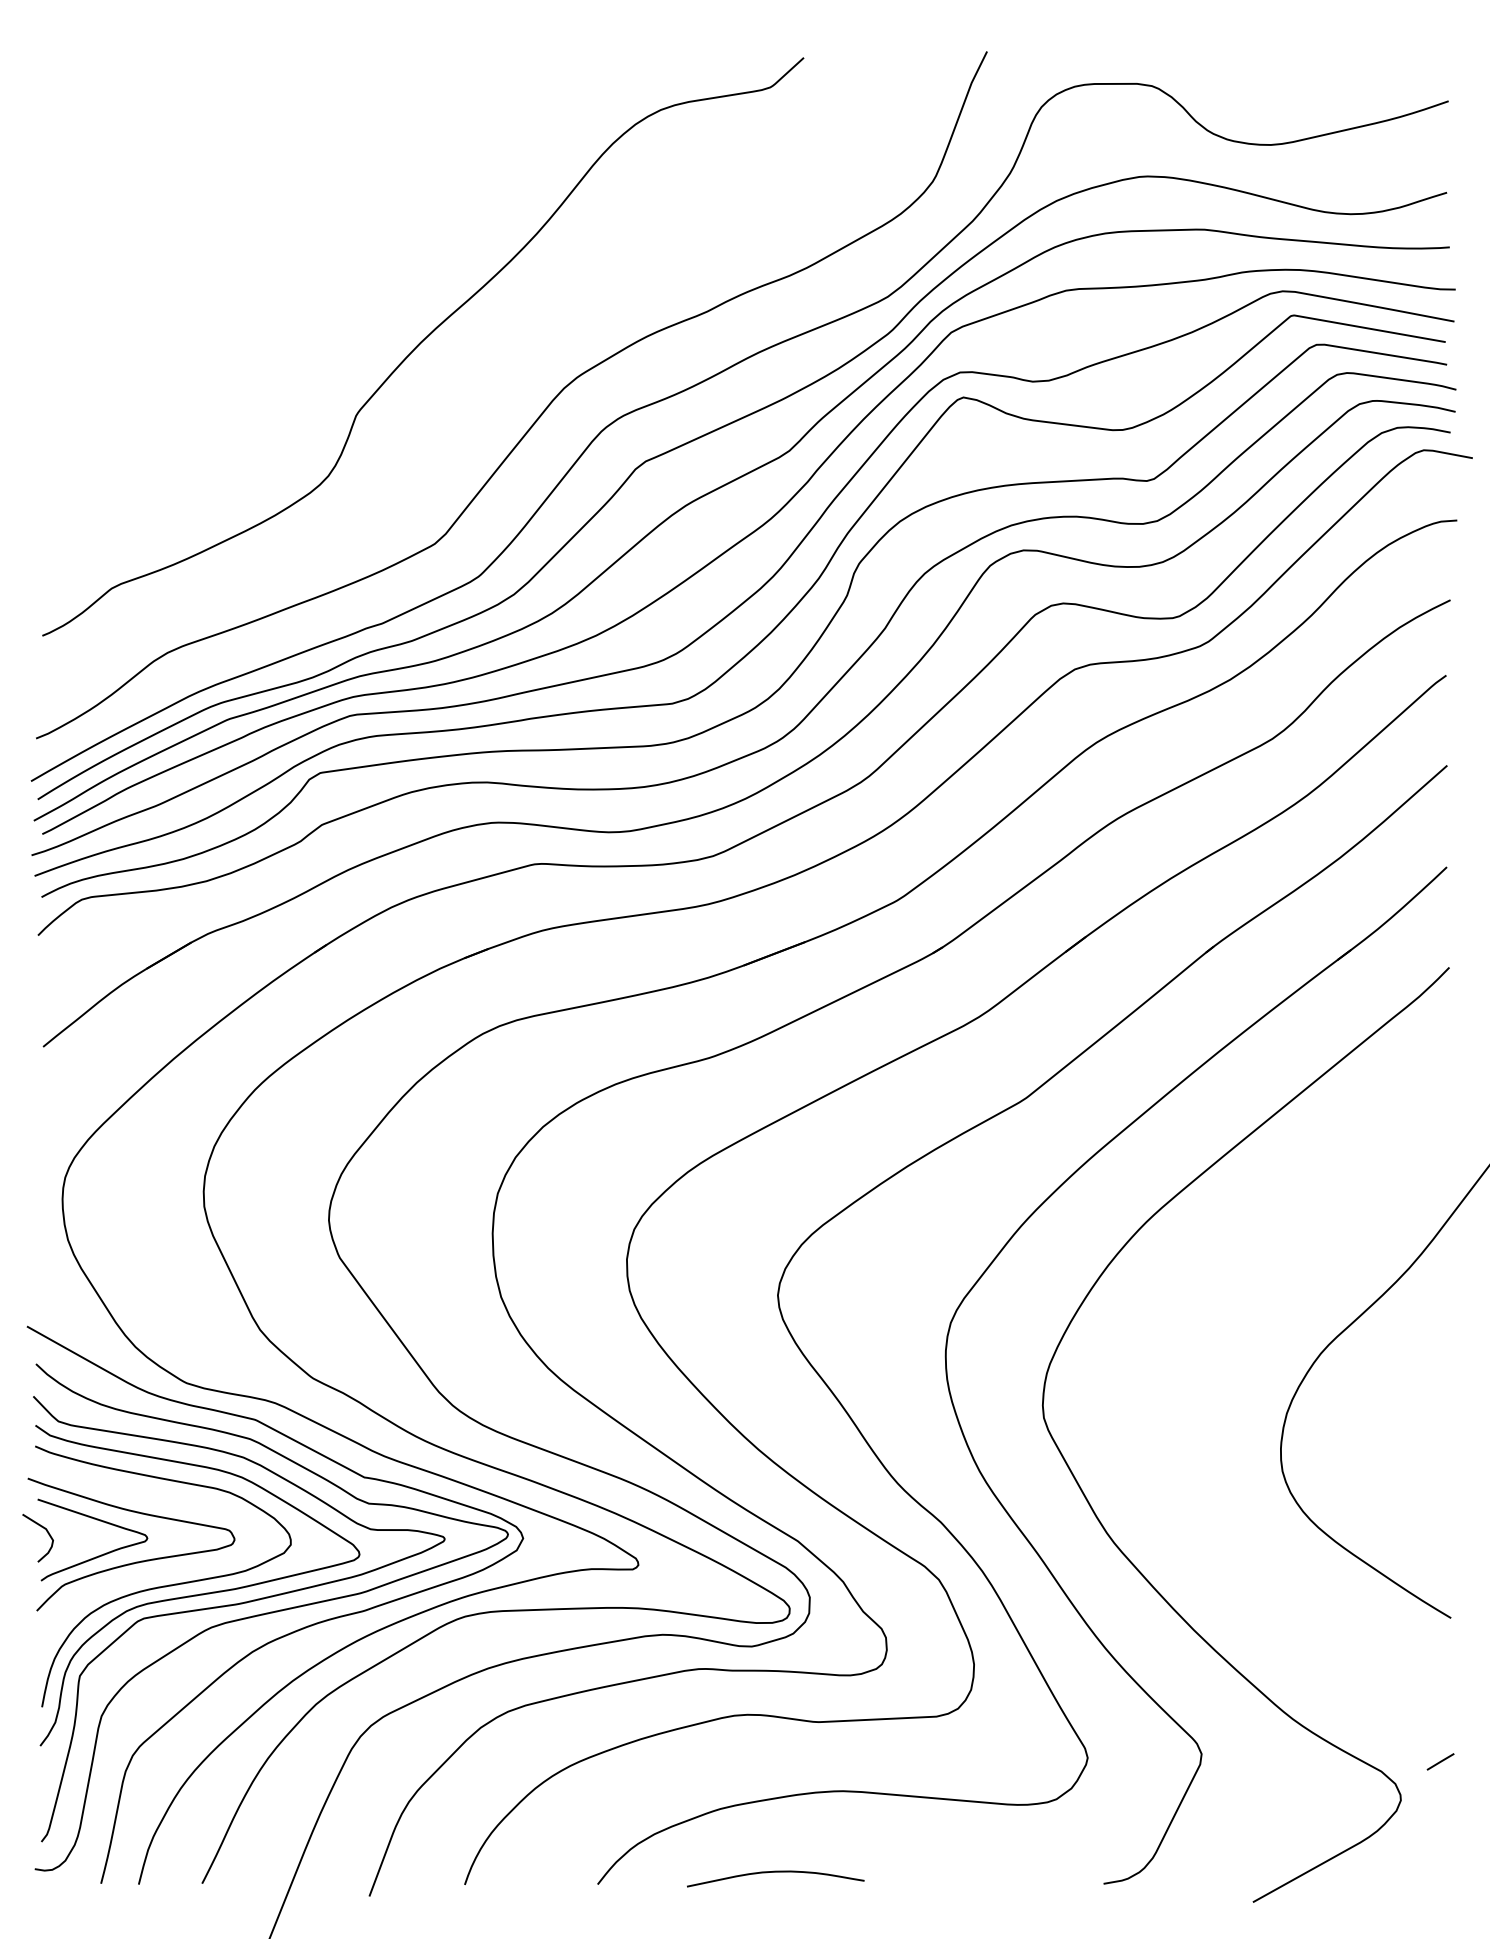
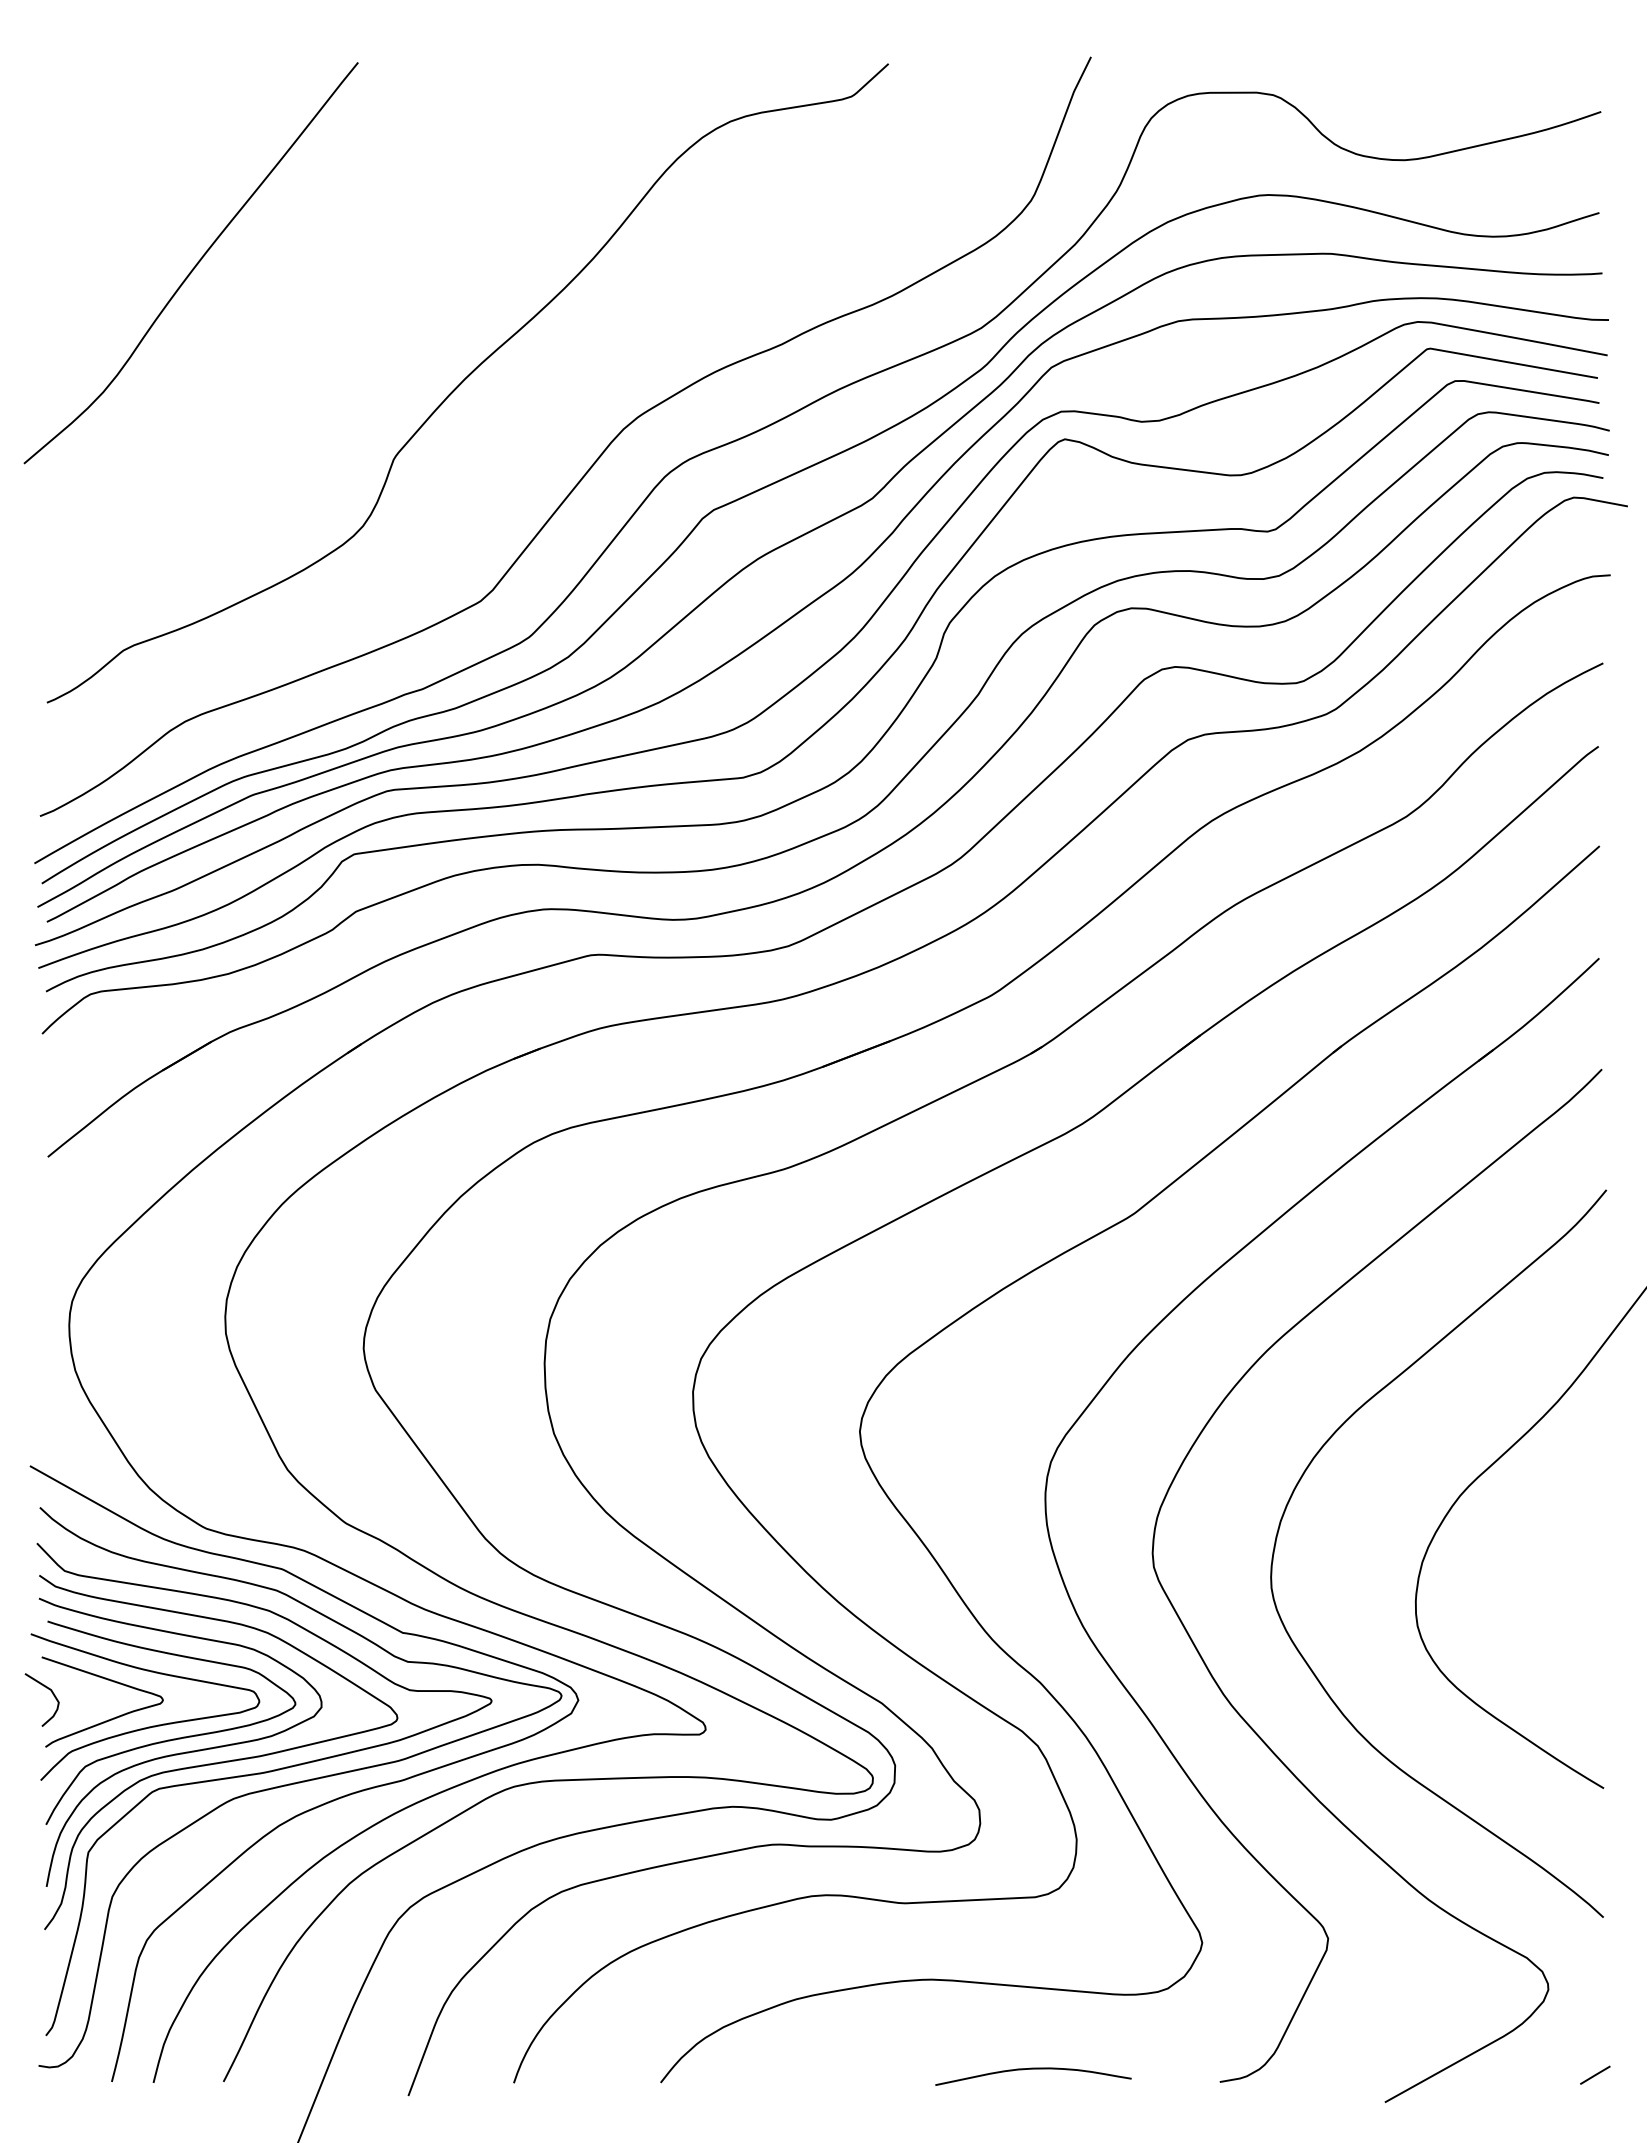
curve: (175, 241) -> (194, 266), added
curve: (1180, 1334) -> (1304, 1474), added
curve: (155, 1573) -> (172, 1738), added
line: (1440, 1761) -> (1595, 2074), moved
curve: (775, 1872) -> (1033, 2069), moved

